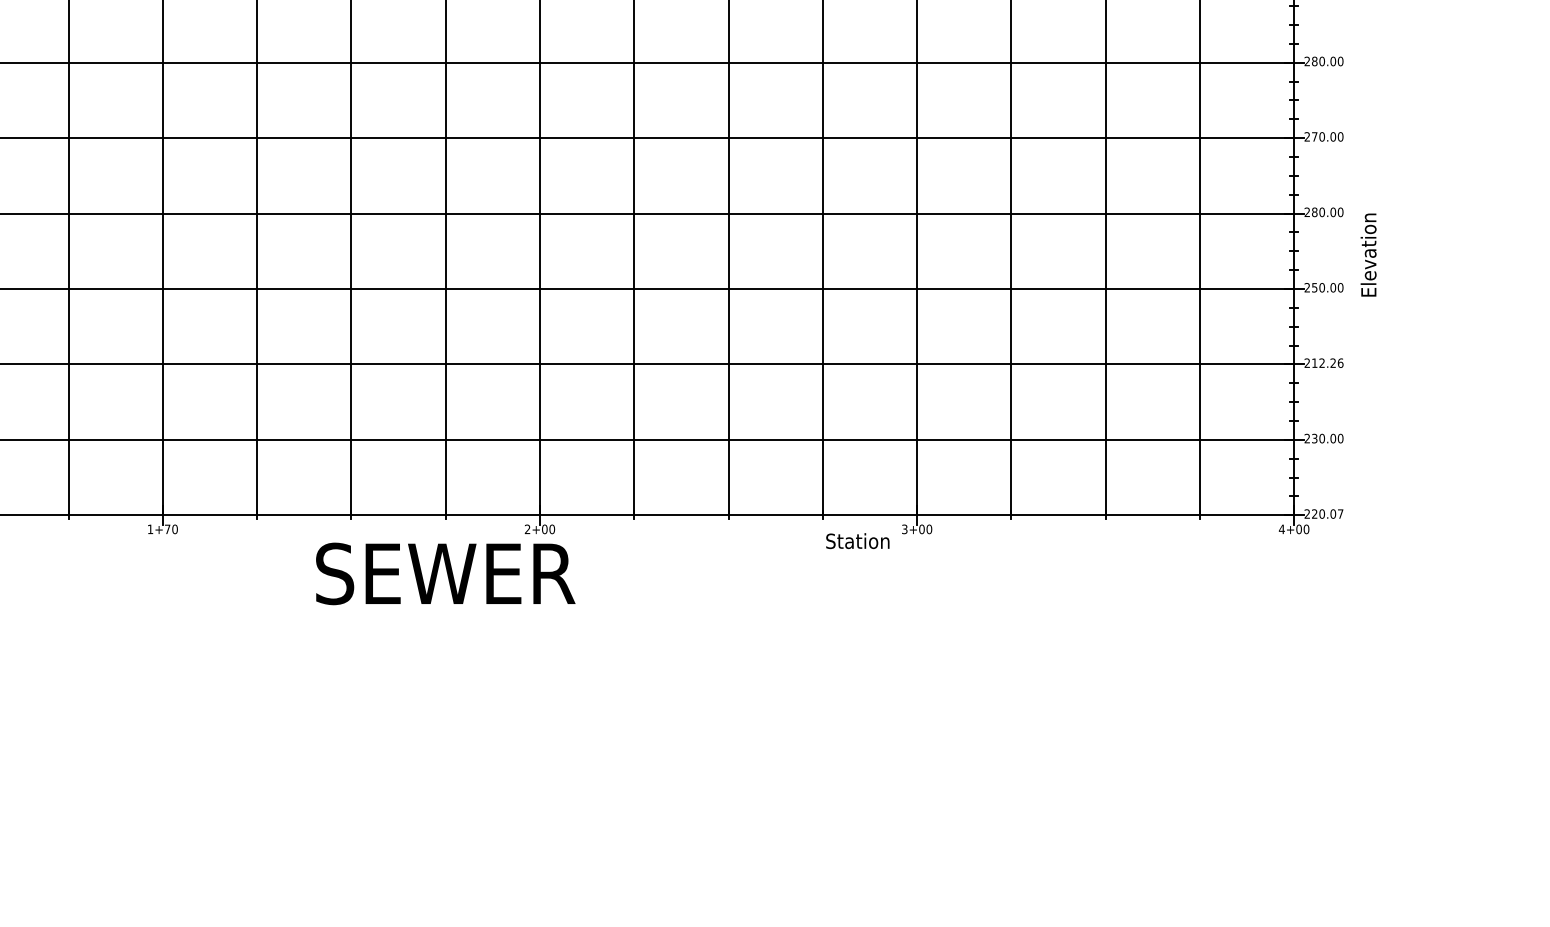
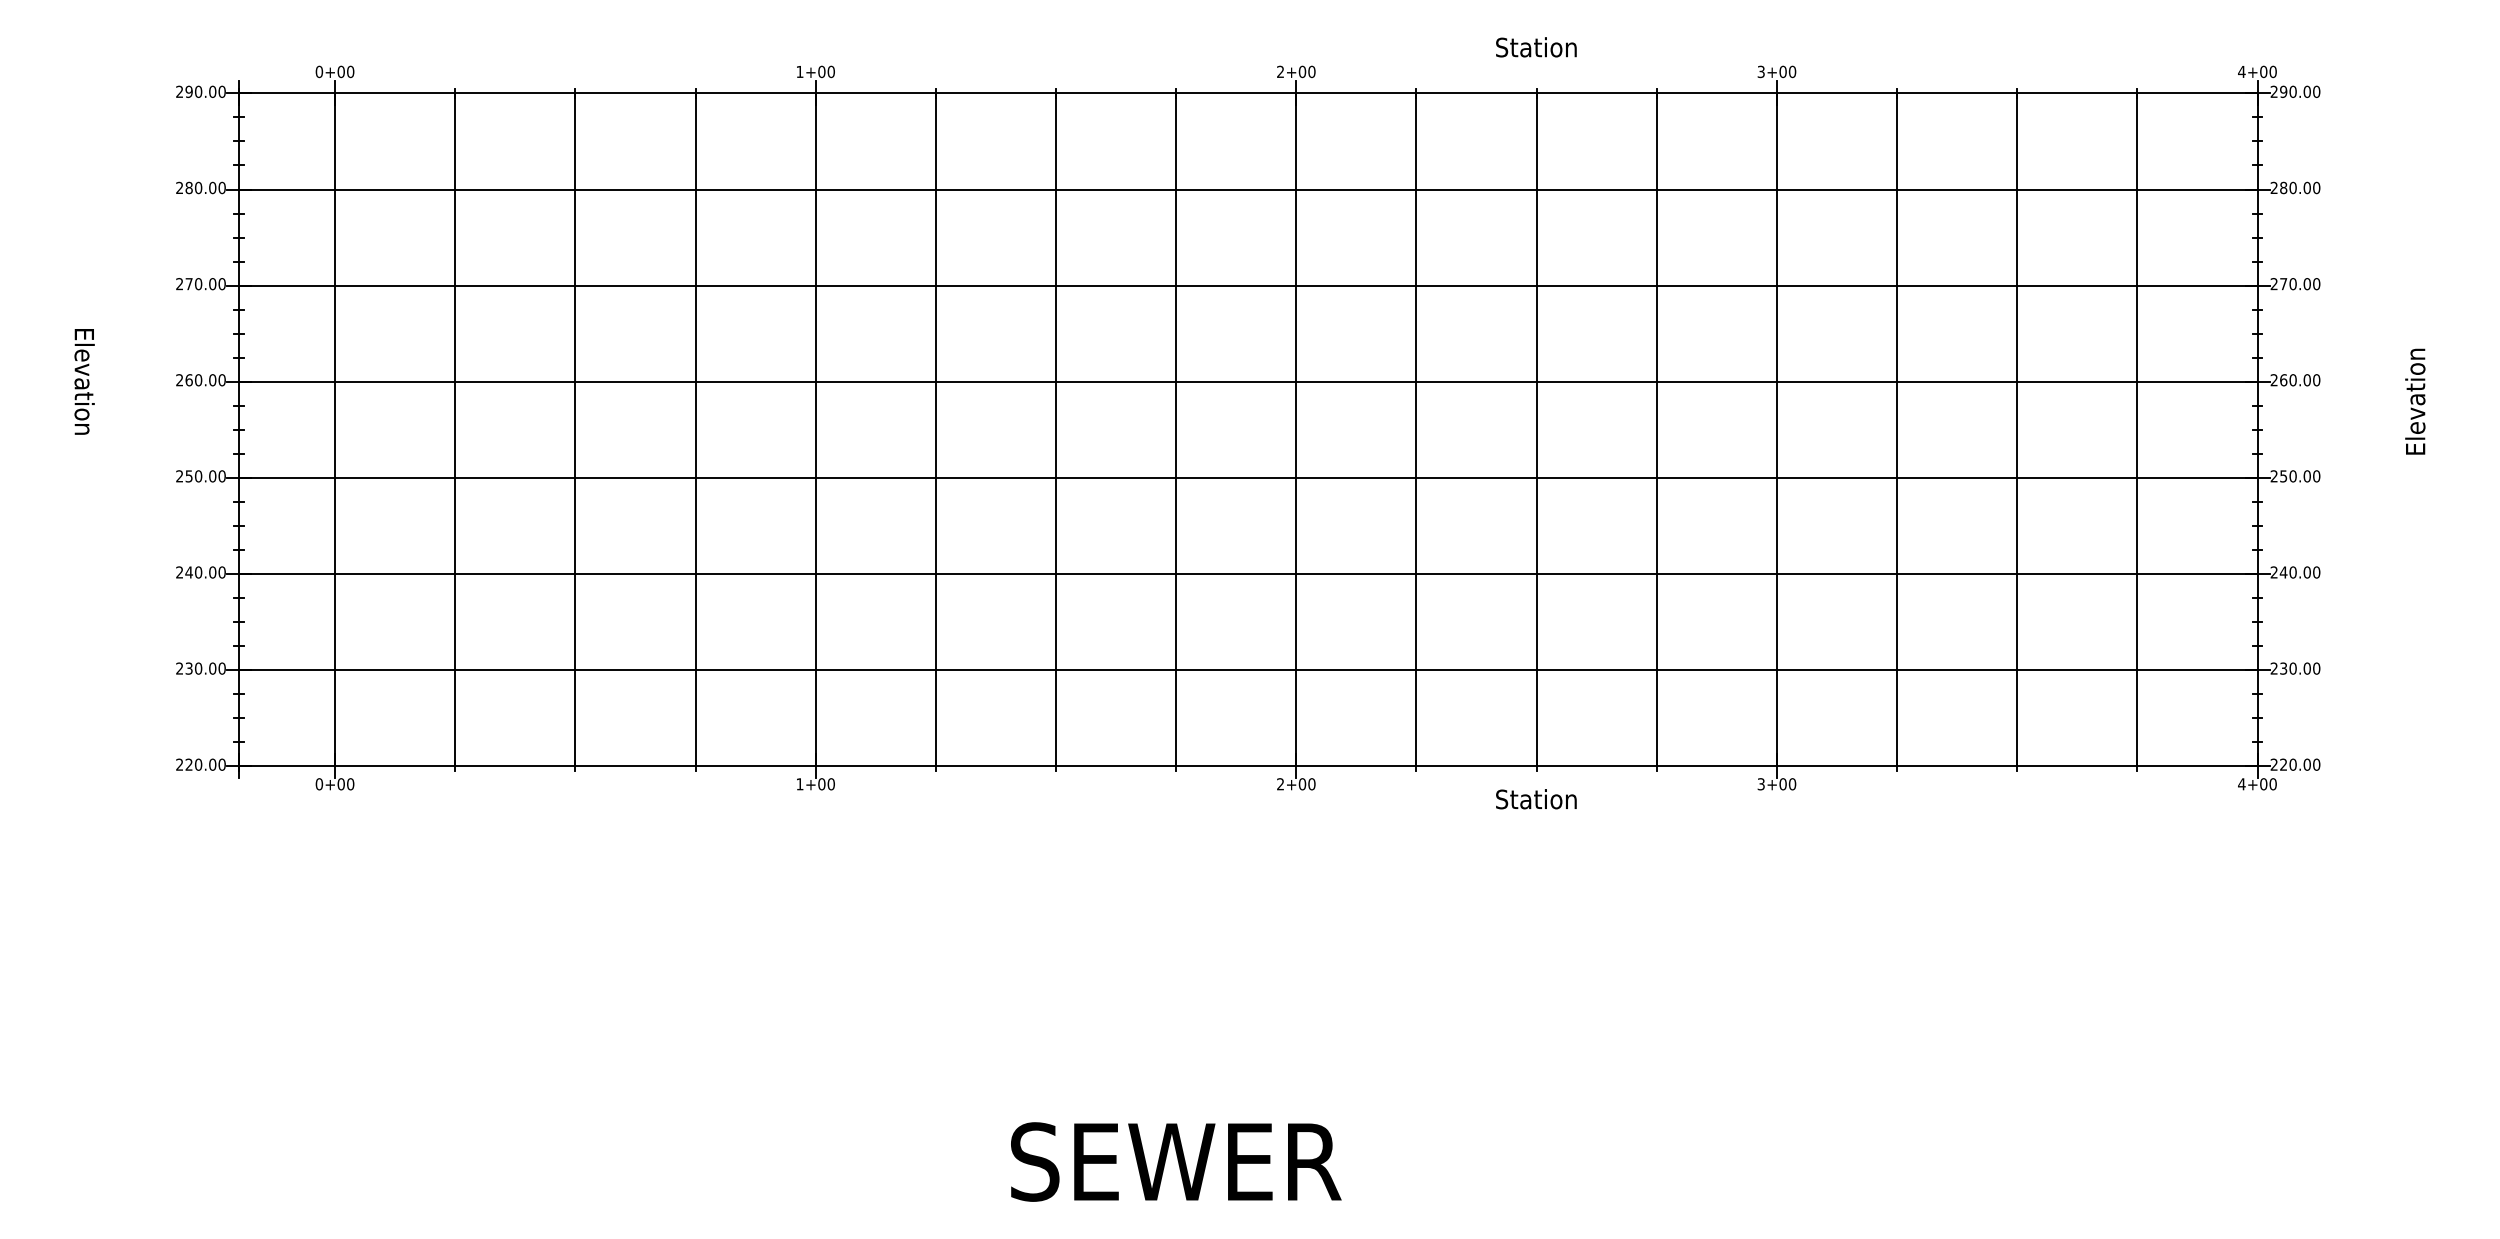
text: (1314, 212) -> (2283, 380), 280.00 -> 260.00
text: (1368, 254) -> (2415, 401), moved
text: (1327, 363) -> (2299, 572), 212.26 -> 240.00
text: (1340, 513) -> (2316, 764), 220.07 -> 220.00
text: (167, 529) -> (821, 784), 1+70 -> 1+00
text: (857, 541) -> (1536, 799), moved
text: (445, 573) -> (1176, 1161), moved

